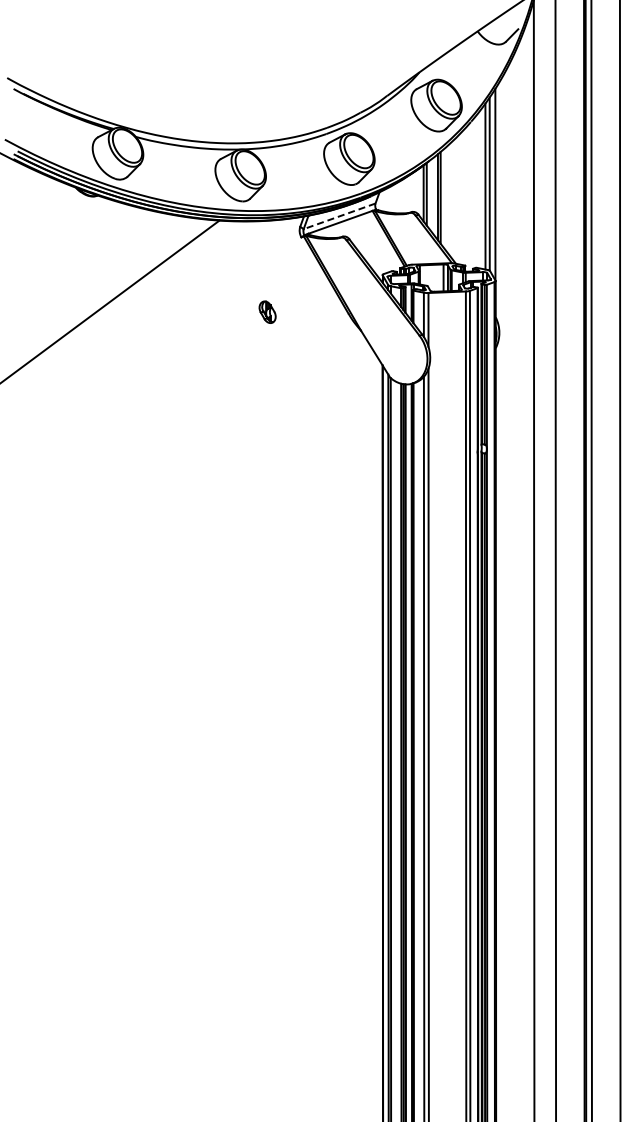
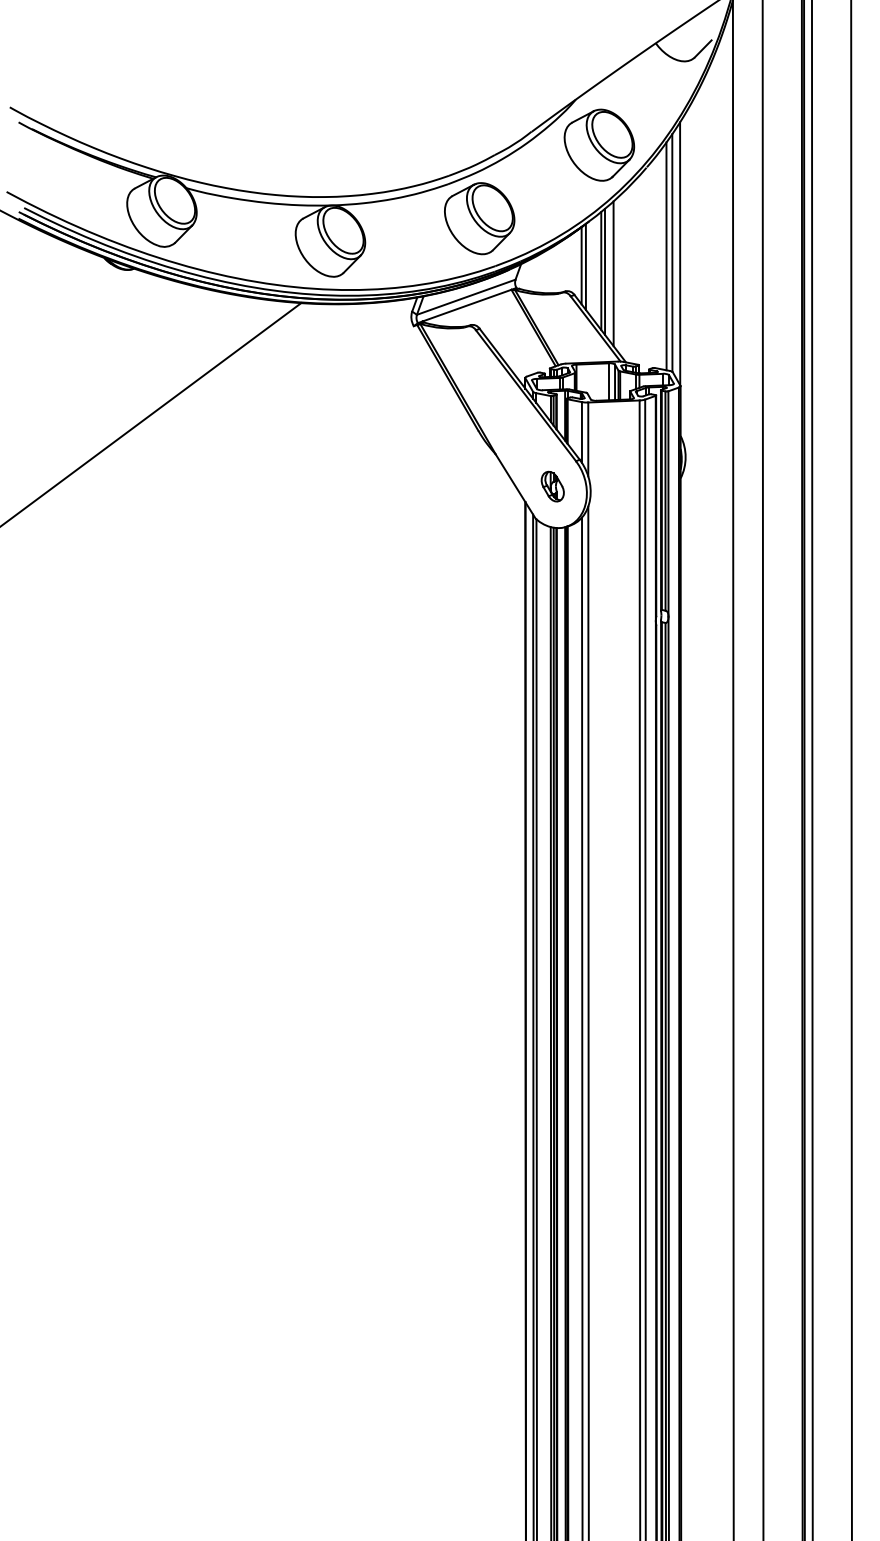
line: (446, 199) -> (613, 274), added
line: (339, 216) -> (466, 297), dashed -> solid
part: (267, 311) -> (552, 485), moved

